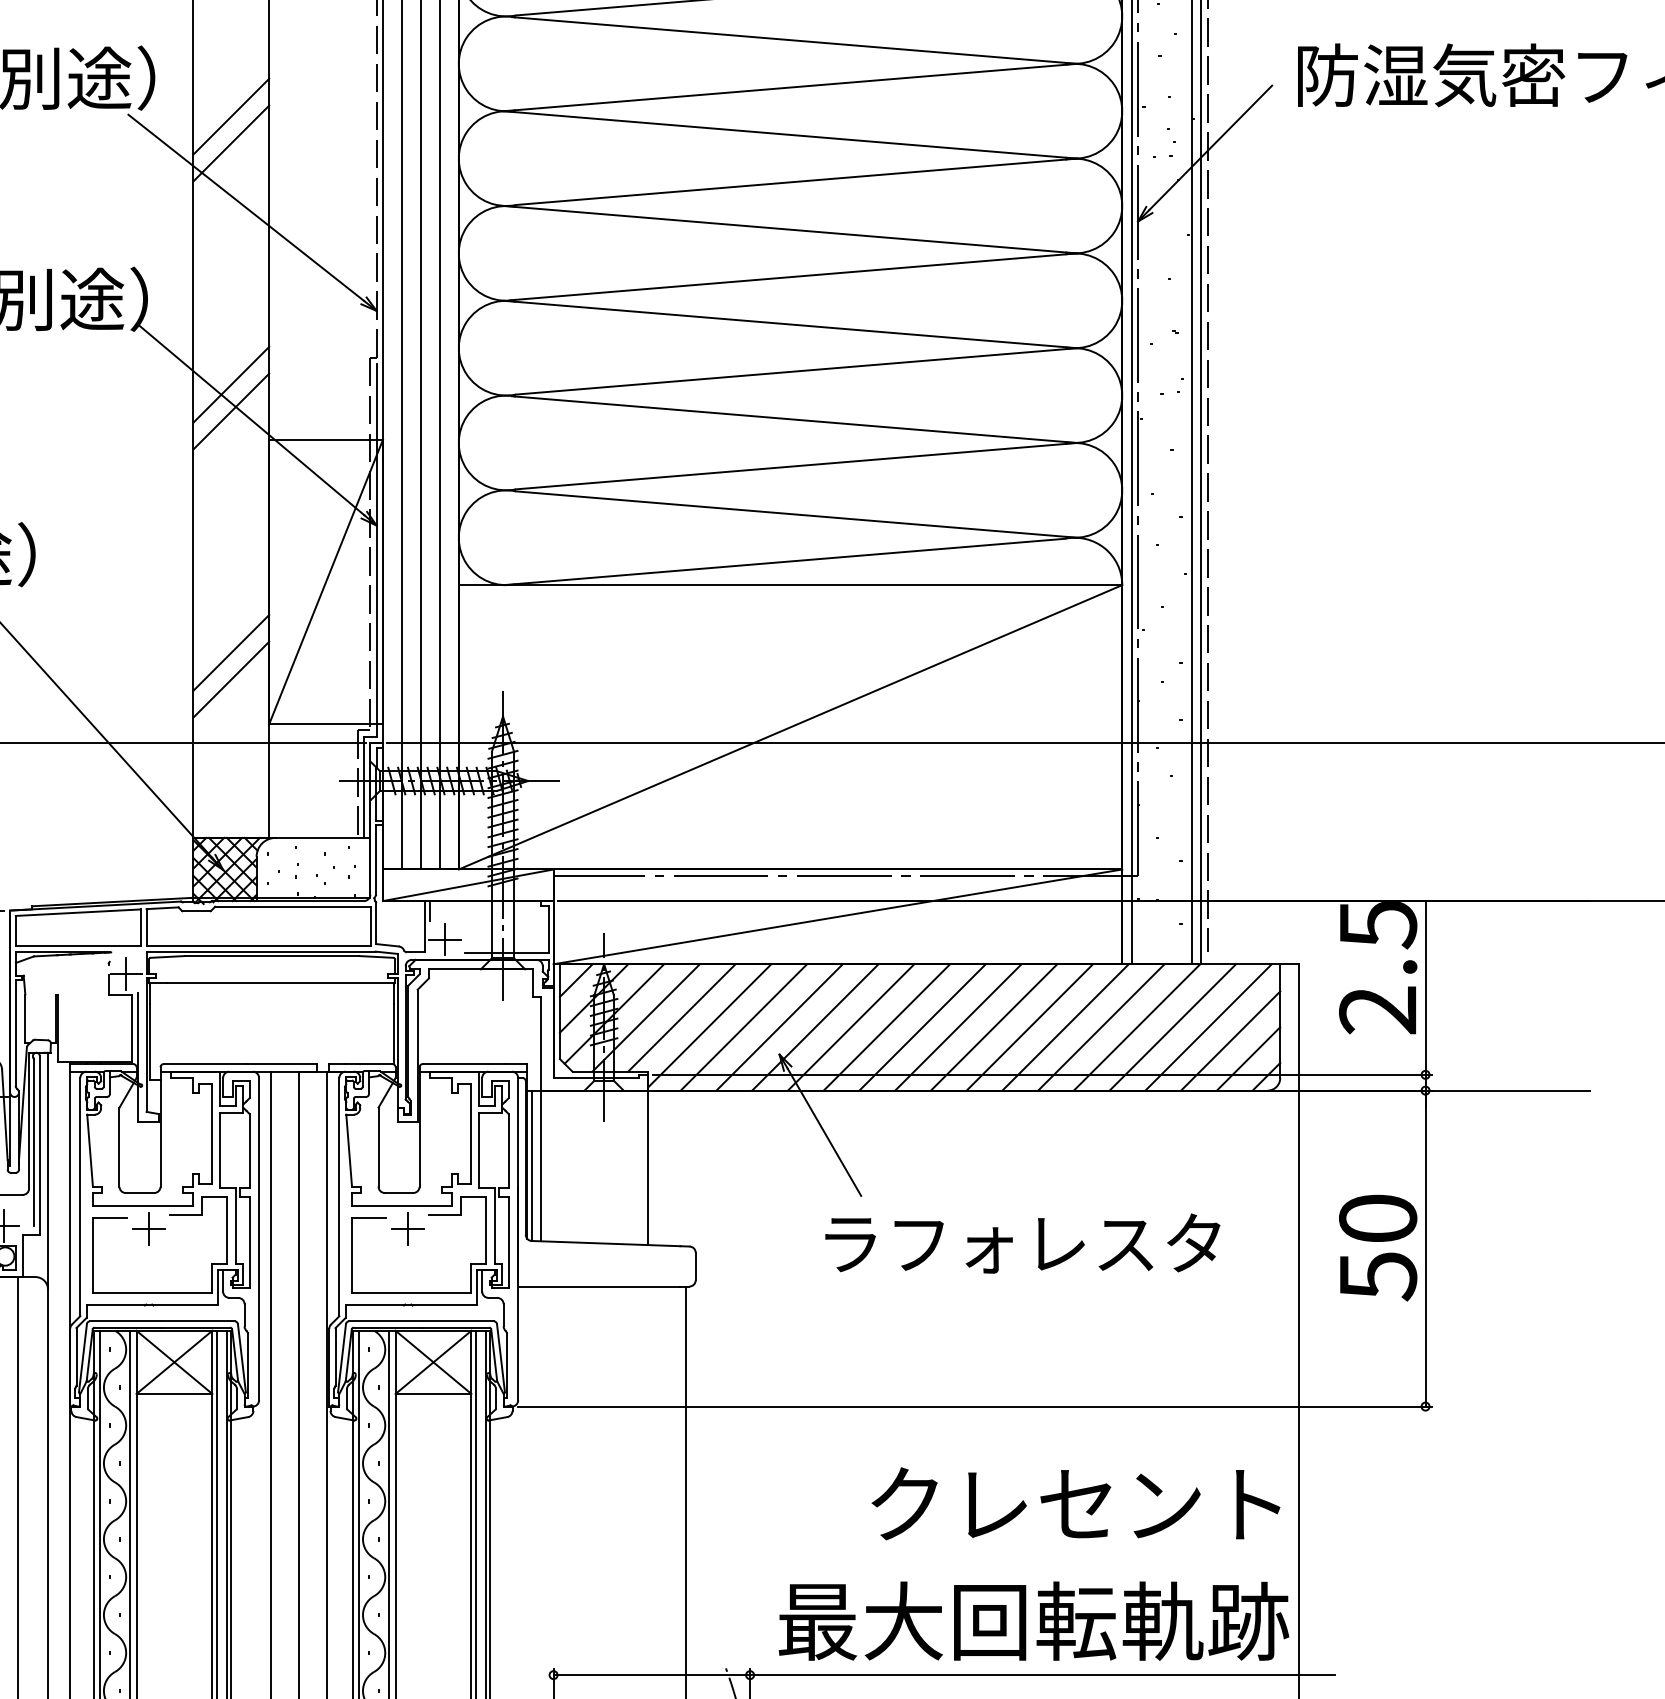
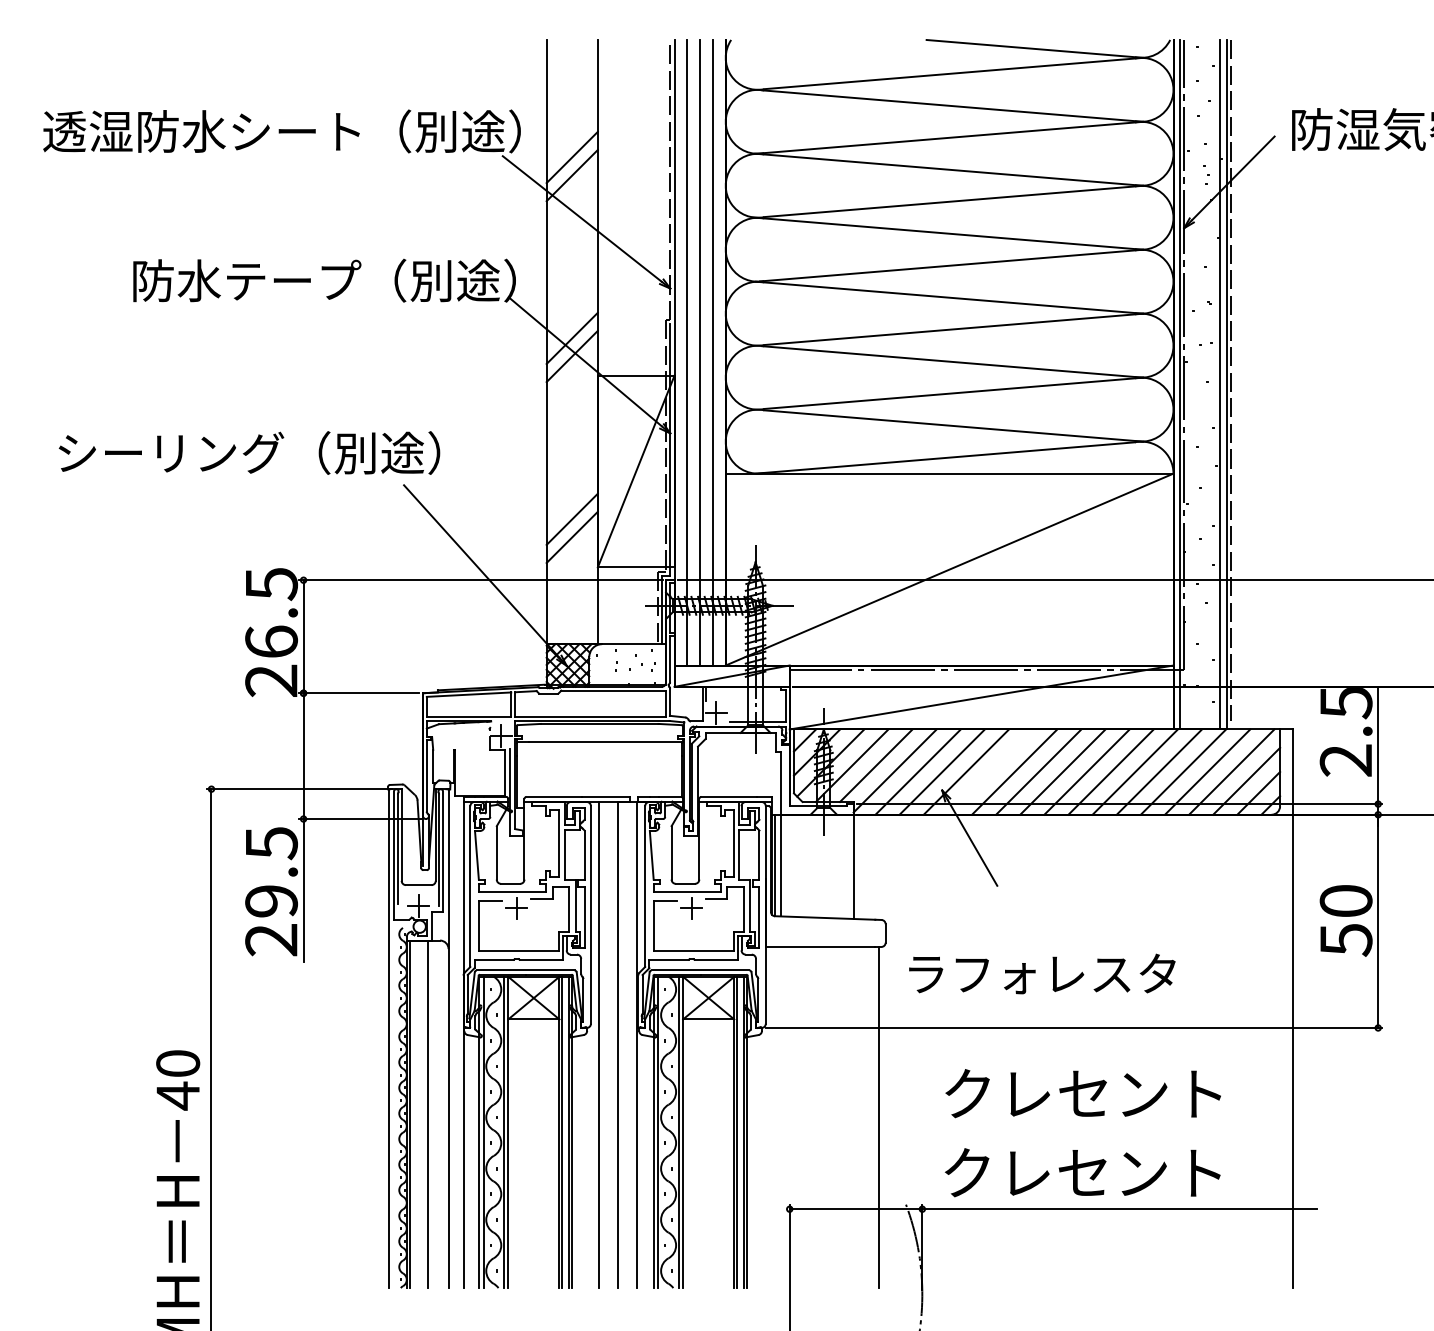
line: (851, 1026) -> (990, 771), removed
text: (1022, 1242) -> (1042, 973), moved
text: (1074, 1503) -> (1082, 1093), moved
text: (1033, 1620) -> (1113, 1172), 最大回転軌跡 -> クレセント

